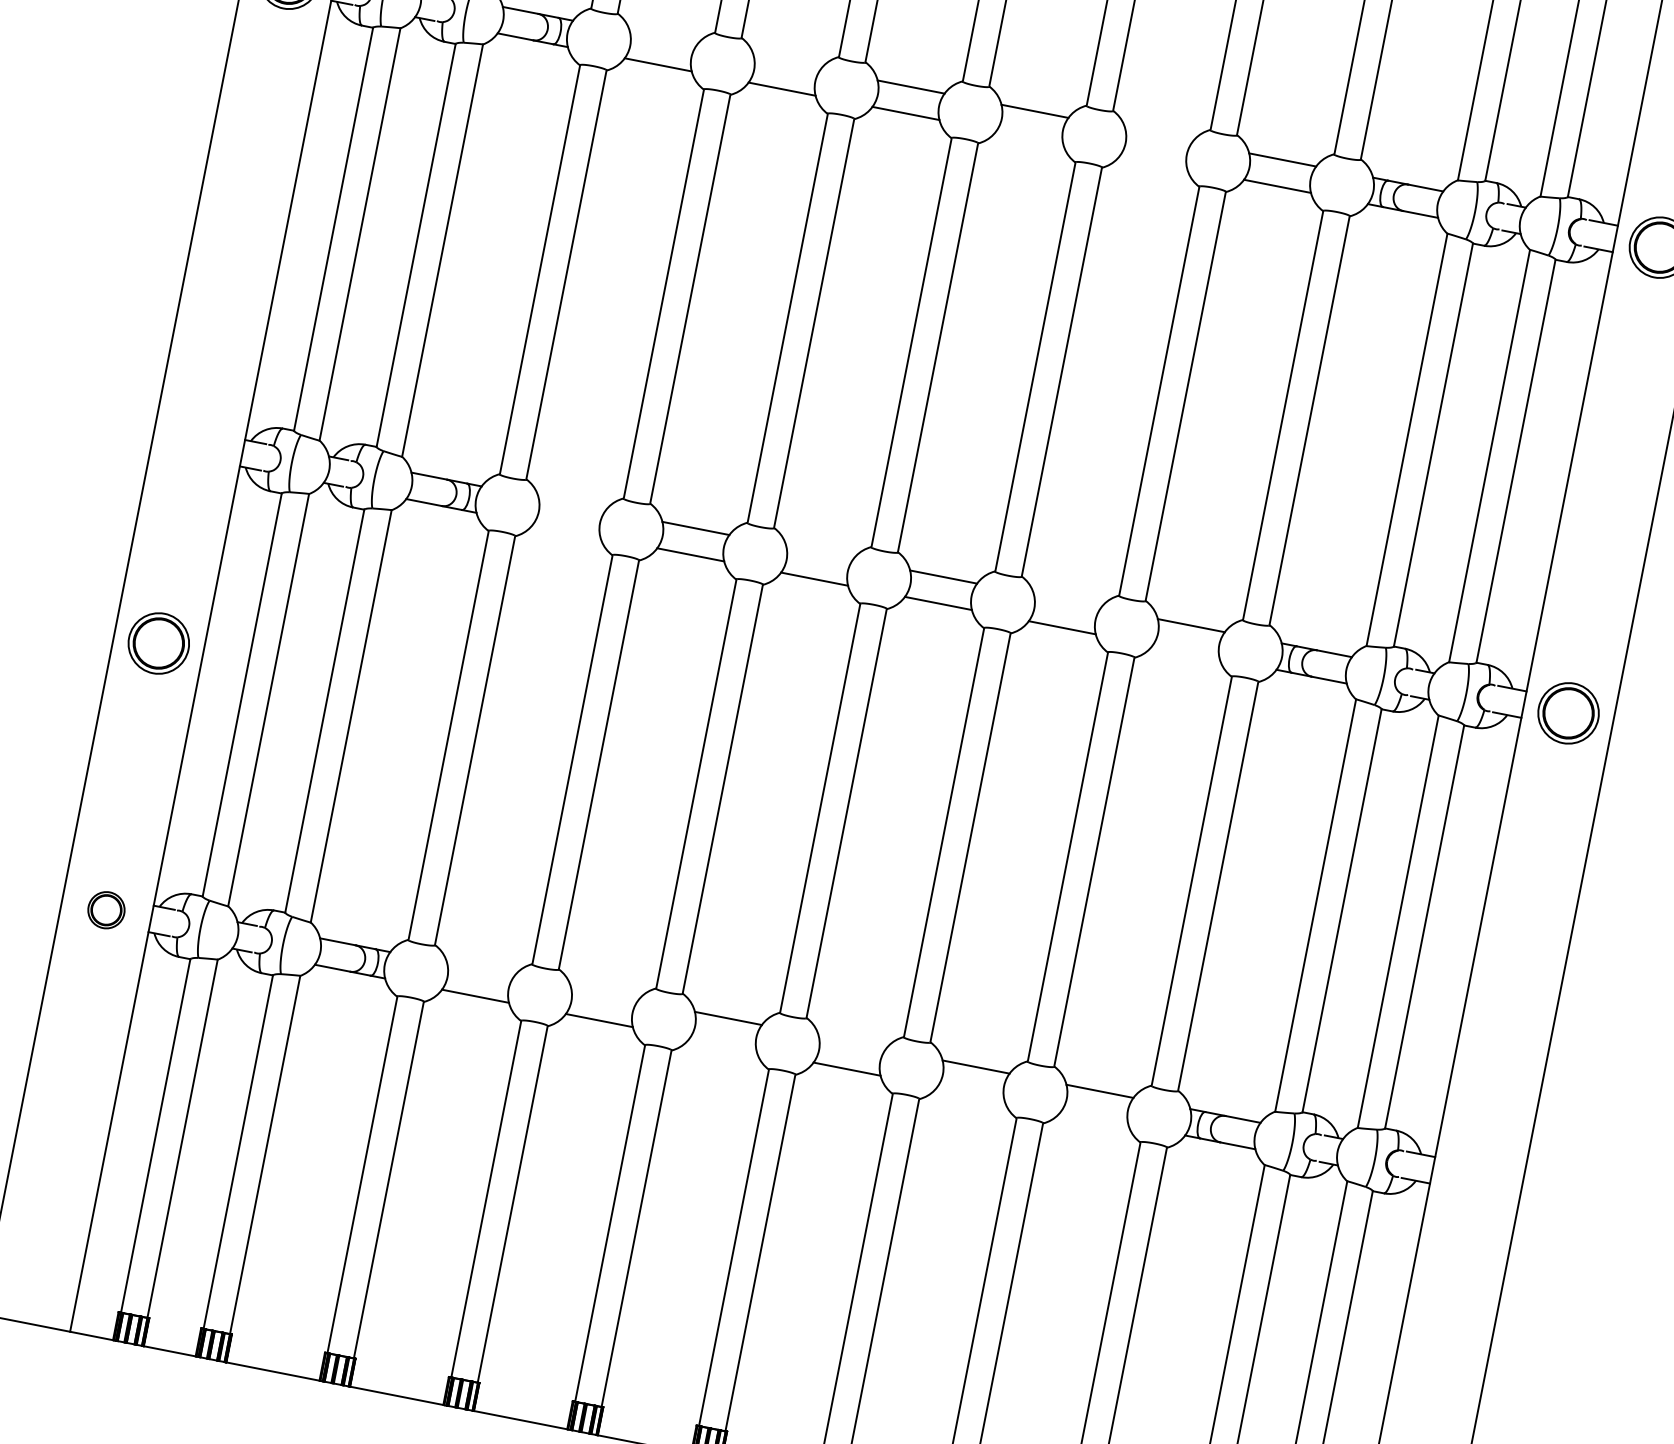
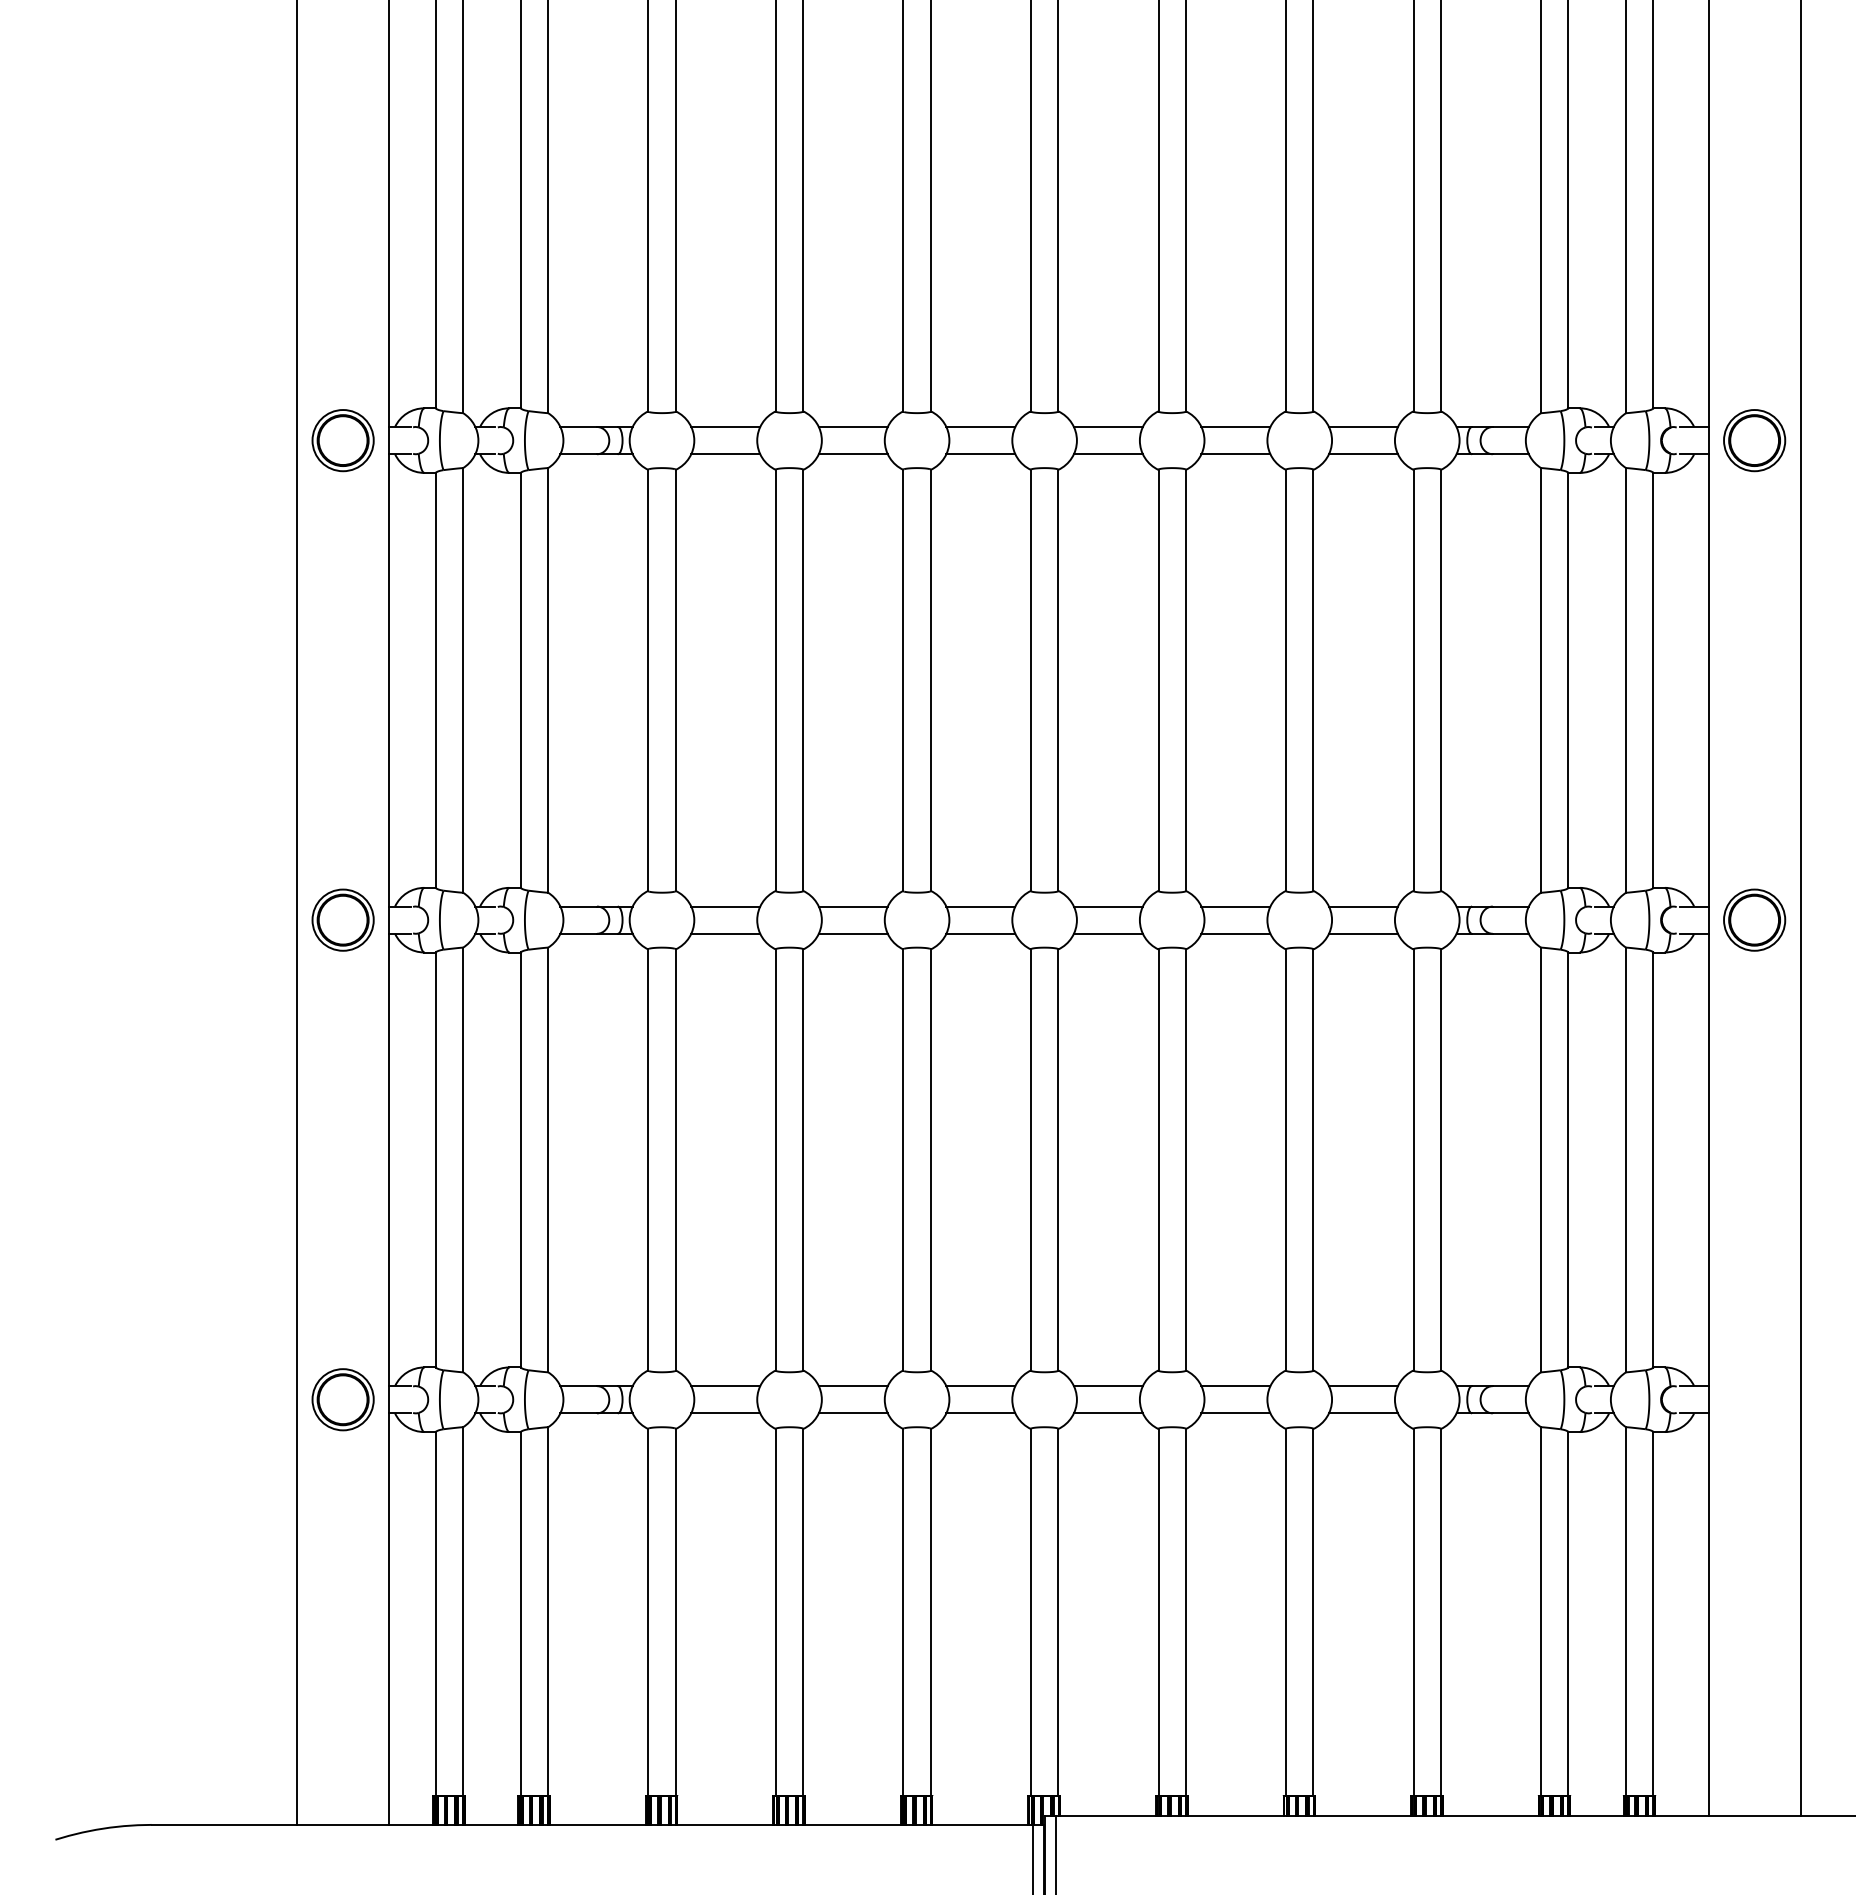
line: (663, 38) -> (725, 427), added
line: (786, 63) -> (852, 427), added
line: (1158, 136) -> (1235, 427), added
line: (1028, 137) -> (1107, 454), added
line: (1153, 162) -> (1235, 454), added
line: (571, 504) -> (725, 906), added
line: (566, 530) -> (725, 933), added
line: (819, 552) -> (980, 906), added
line: (1067, 601) -> (1235, 906), added
part: (158, 642) -> (342, 919), moved
line: (1186, 651) -> (1363, 933), added
part: (105, 909) -> (342, 1399), size x1.67
line: (480, 970) -> (725, 1386), added
line: (603, 994) -> (852, 1386), added
line: (851, 1042) -> (1107, 1386), added
line: (722, 1044) -> (980, 1413), added
line: (970, 1093) -> (1235, 1413), added
line: (1094, 1117) -> (1363, 1413), added

